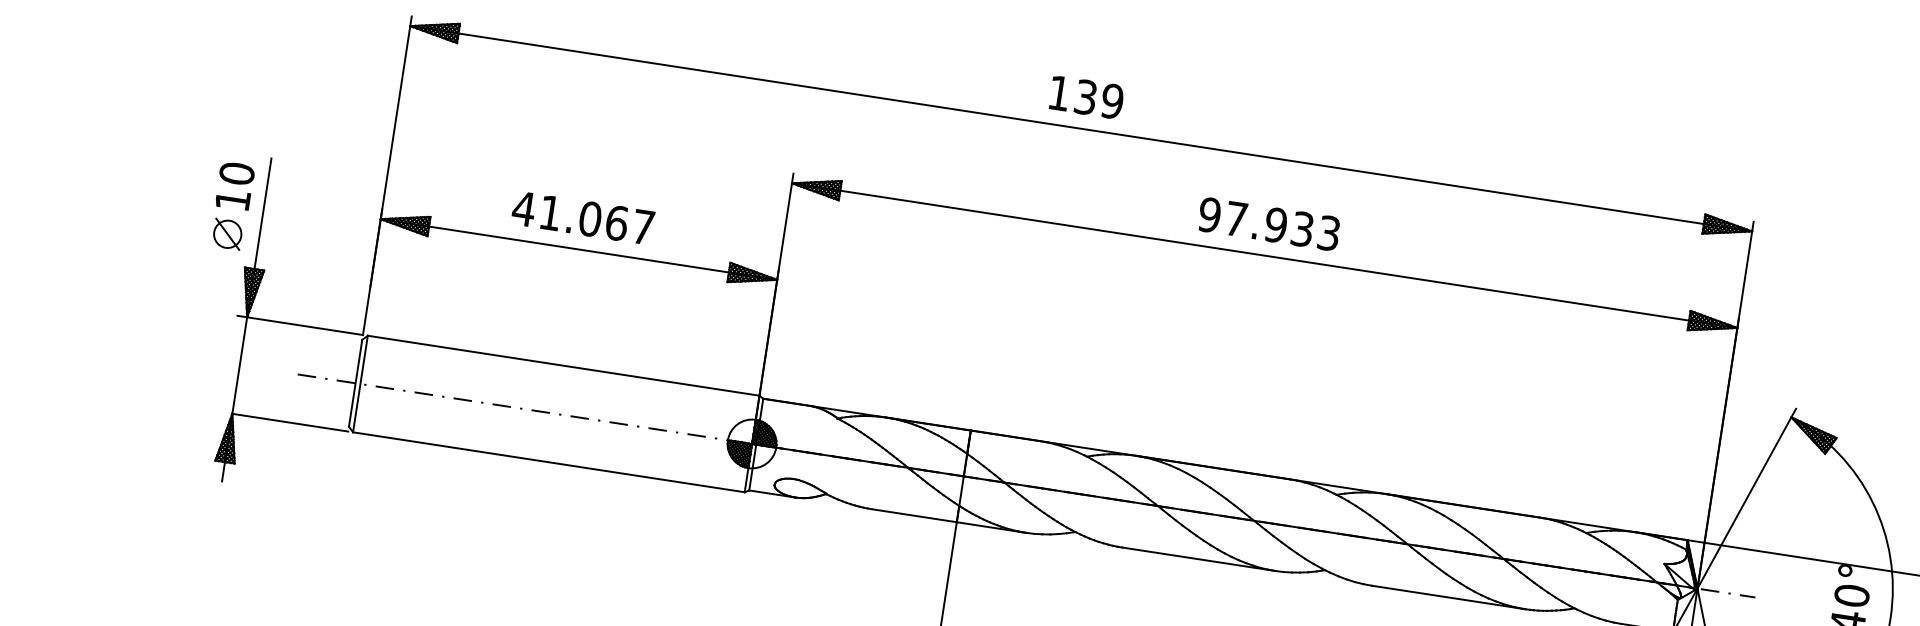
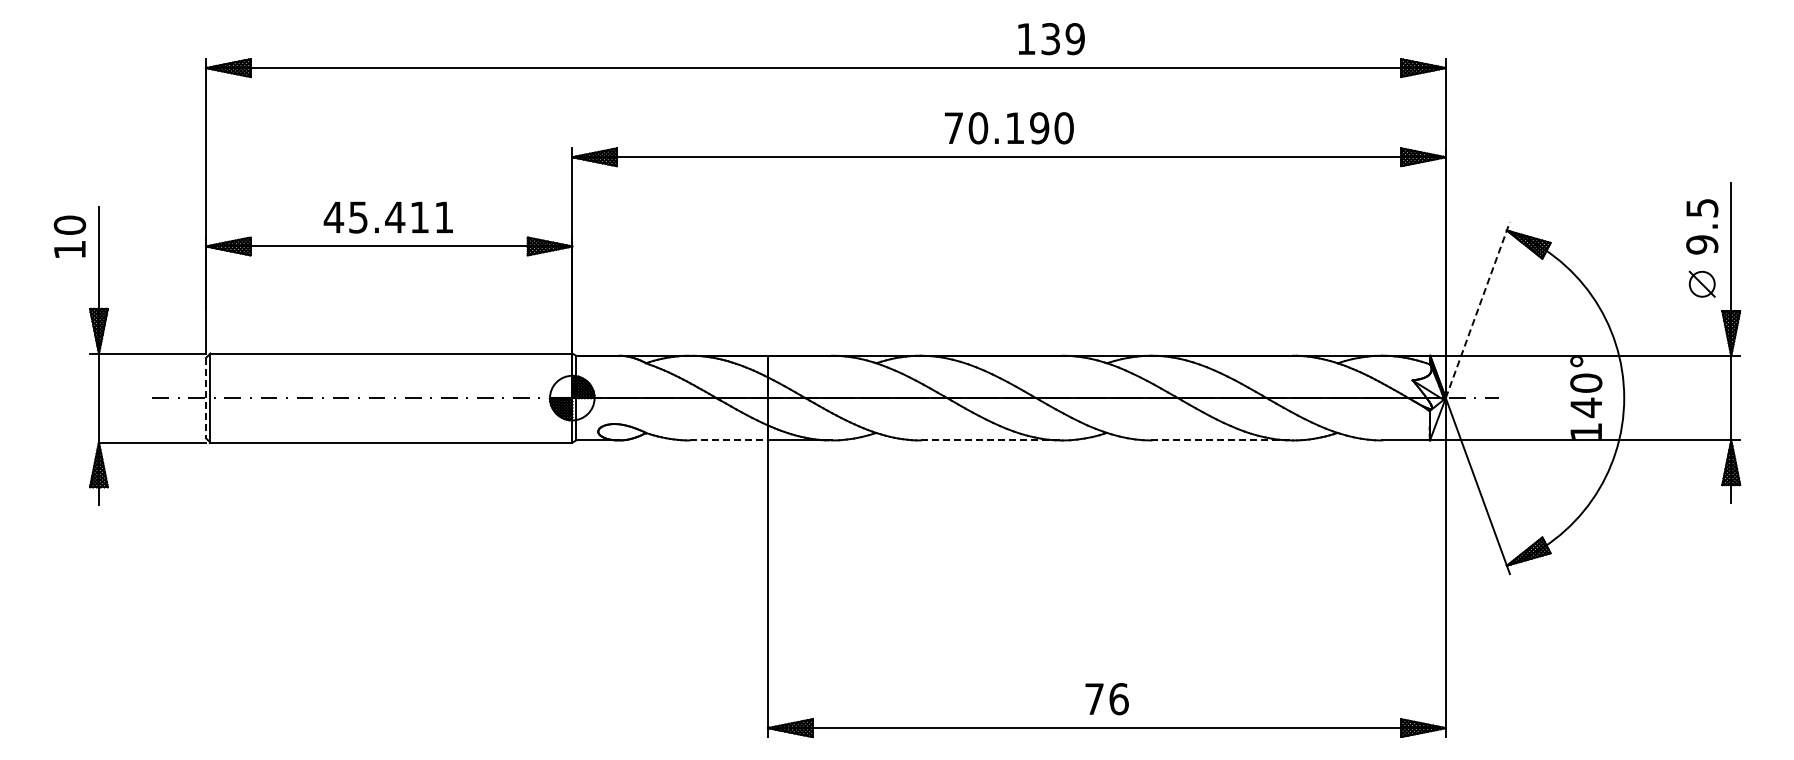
text: (1086, 97) -> (1051, 39), moved
text: (597, 220) -> (401, 217), 41.067 -> 45.411
text: (1268, 224) -> (1008, 128), 97.933 -> 70.190
part: (227, 233) -> (69, 280), removed
line: (355, 383) -> (205, 398), solid -> dashed
line: (1746, 499) -> (1477, 310), solid -> dashed
line: (915, 515) -> (729, 440), solid -> dashed
line: (1198, 559) -> (991, 440), solid -> dashed
line: (1448, 597) -> (1222, 440), solid -> dashed

